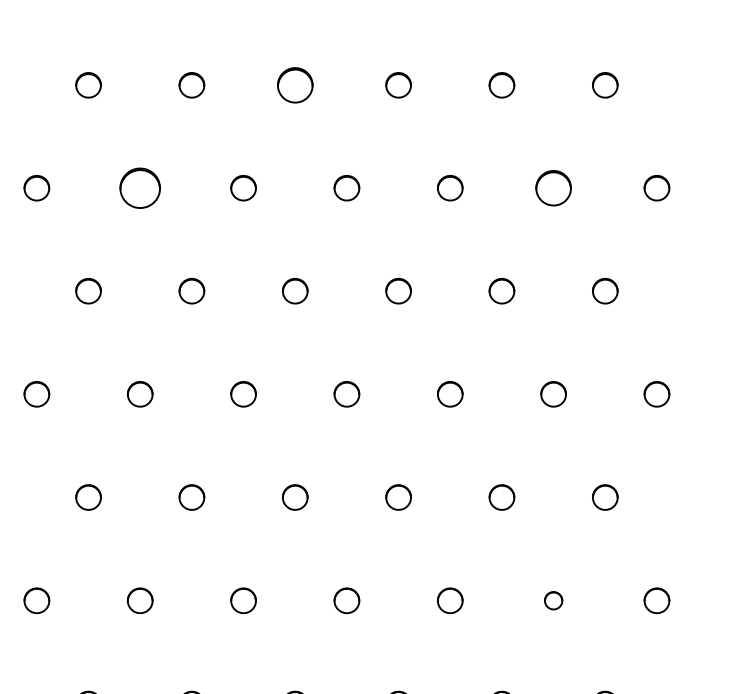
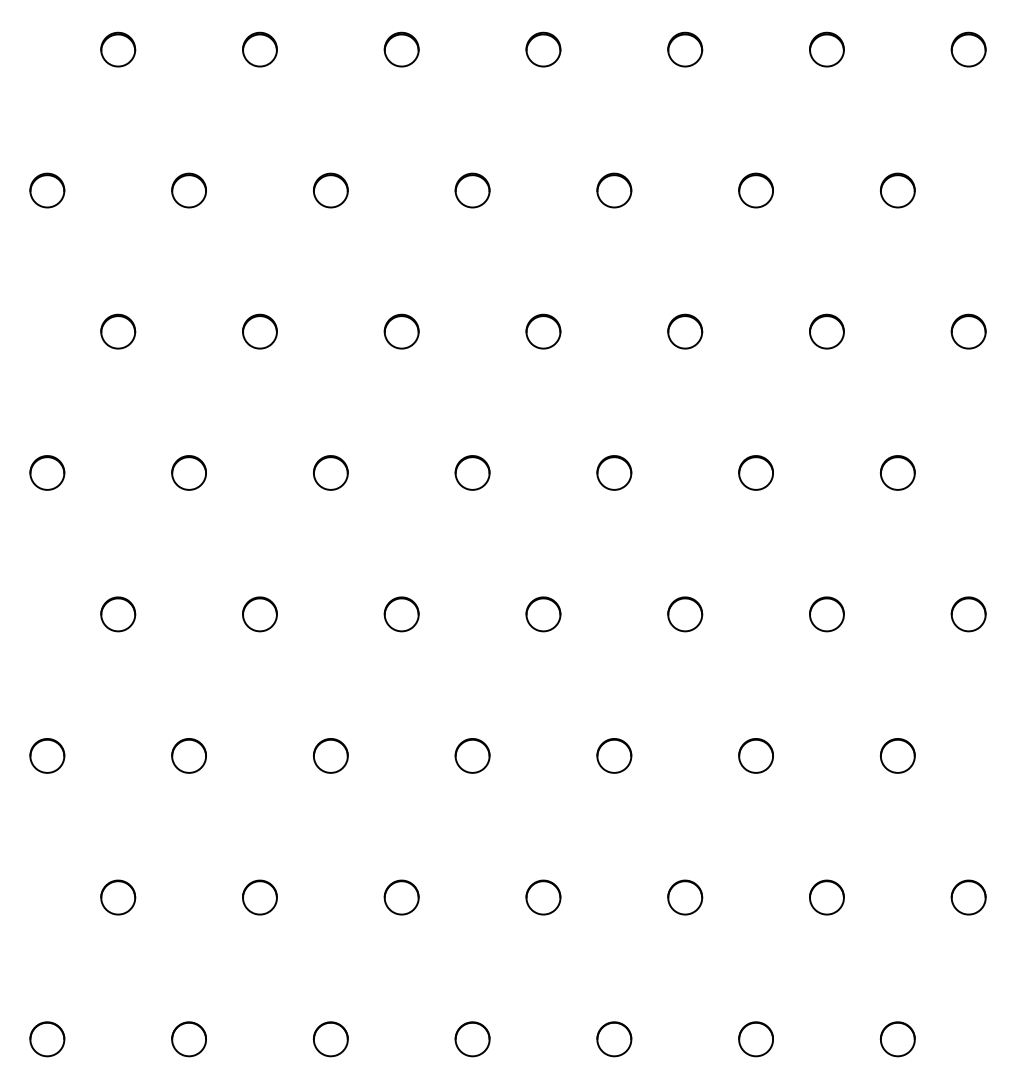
part: (295, 85) -> (472, 190), size x0.71
part: (139, 188) -> (259, 331), size x0.62
part: (553, 188) -> (826, 331), size x0.71
part: (553, 600) -> (826, 897), size x1.43

